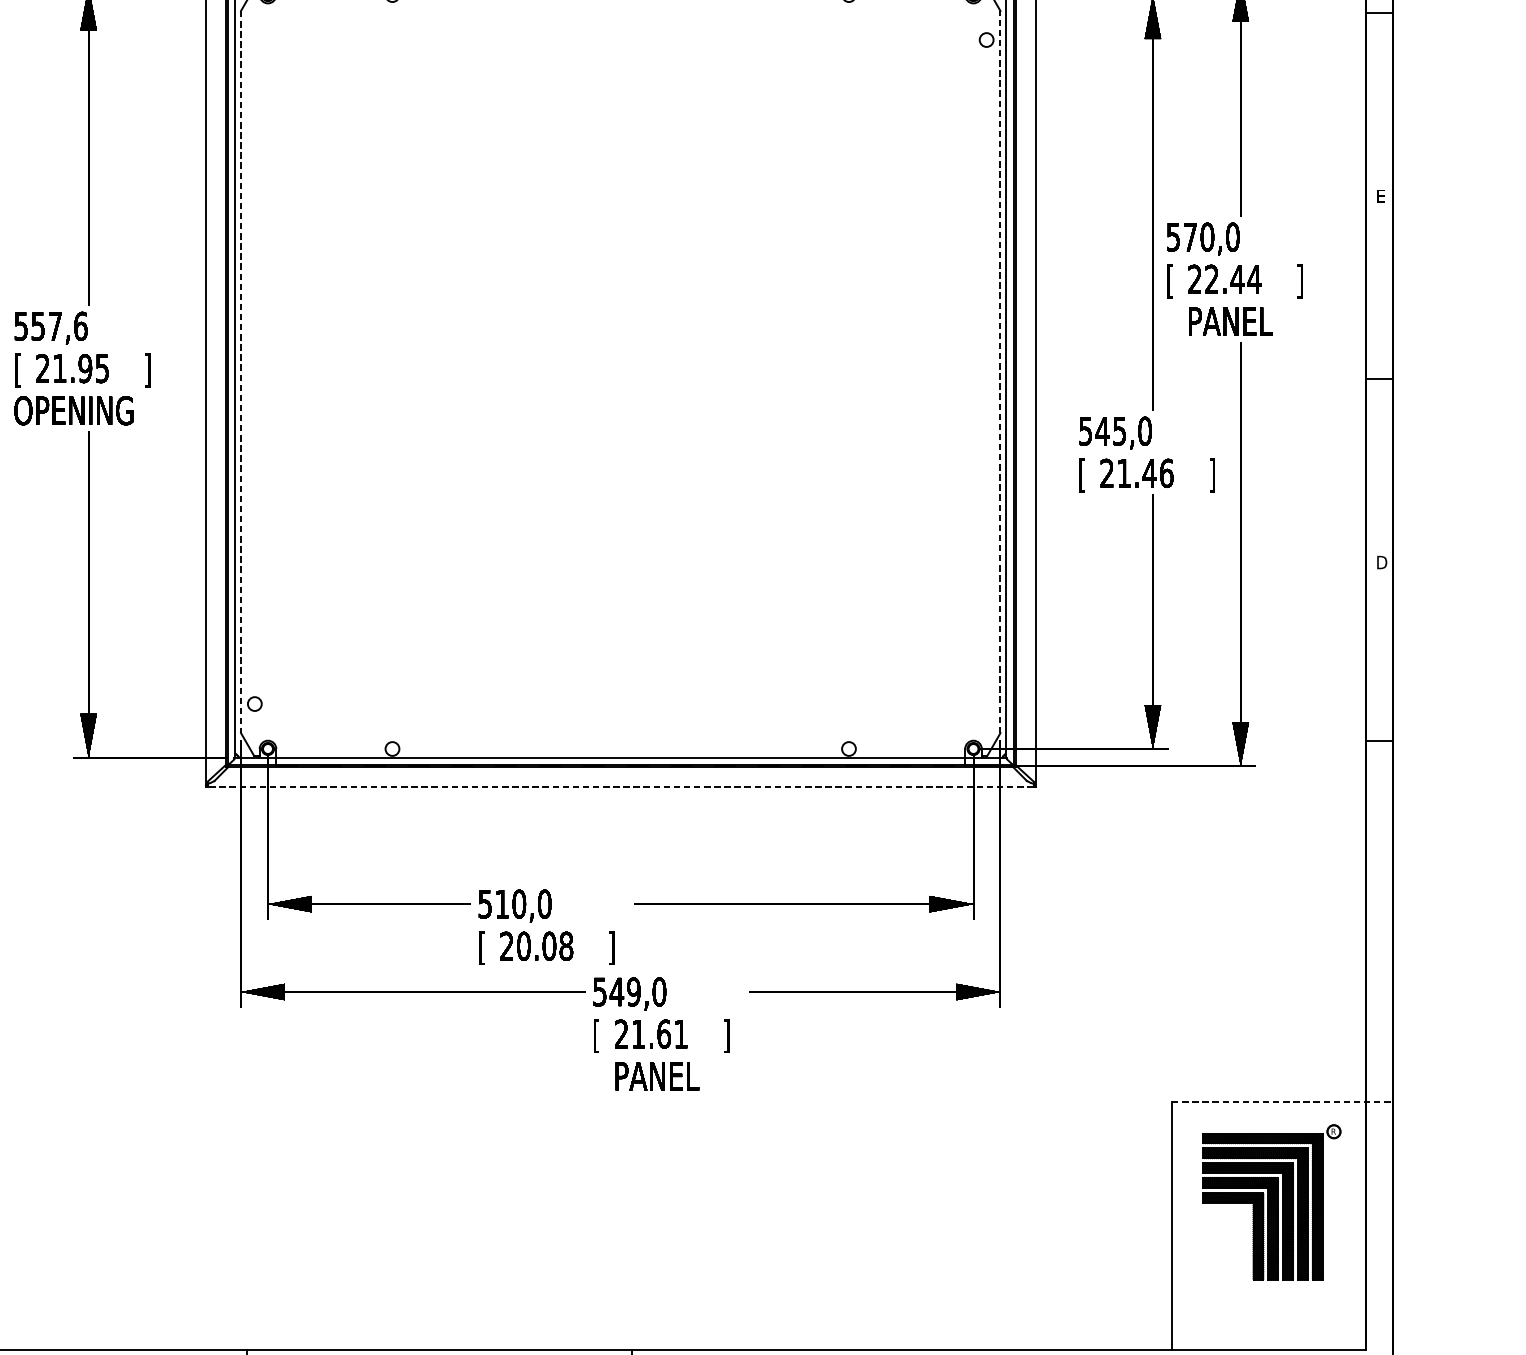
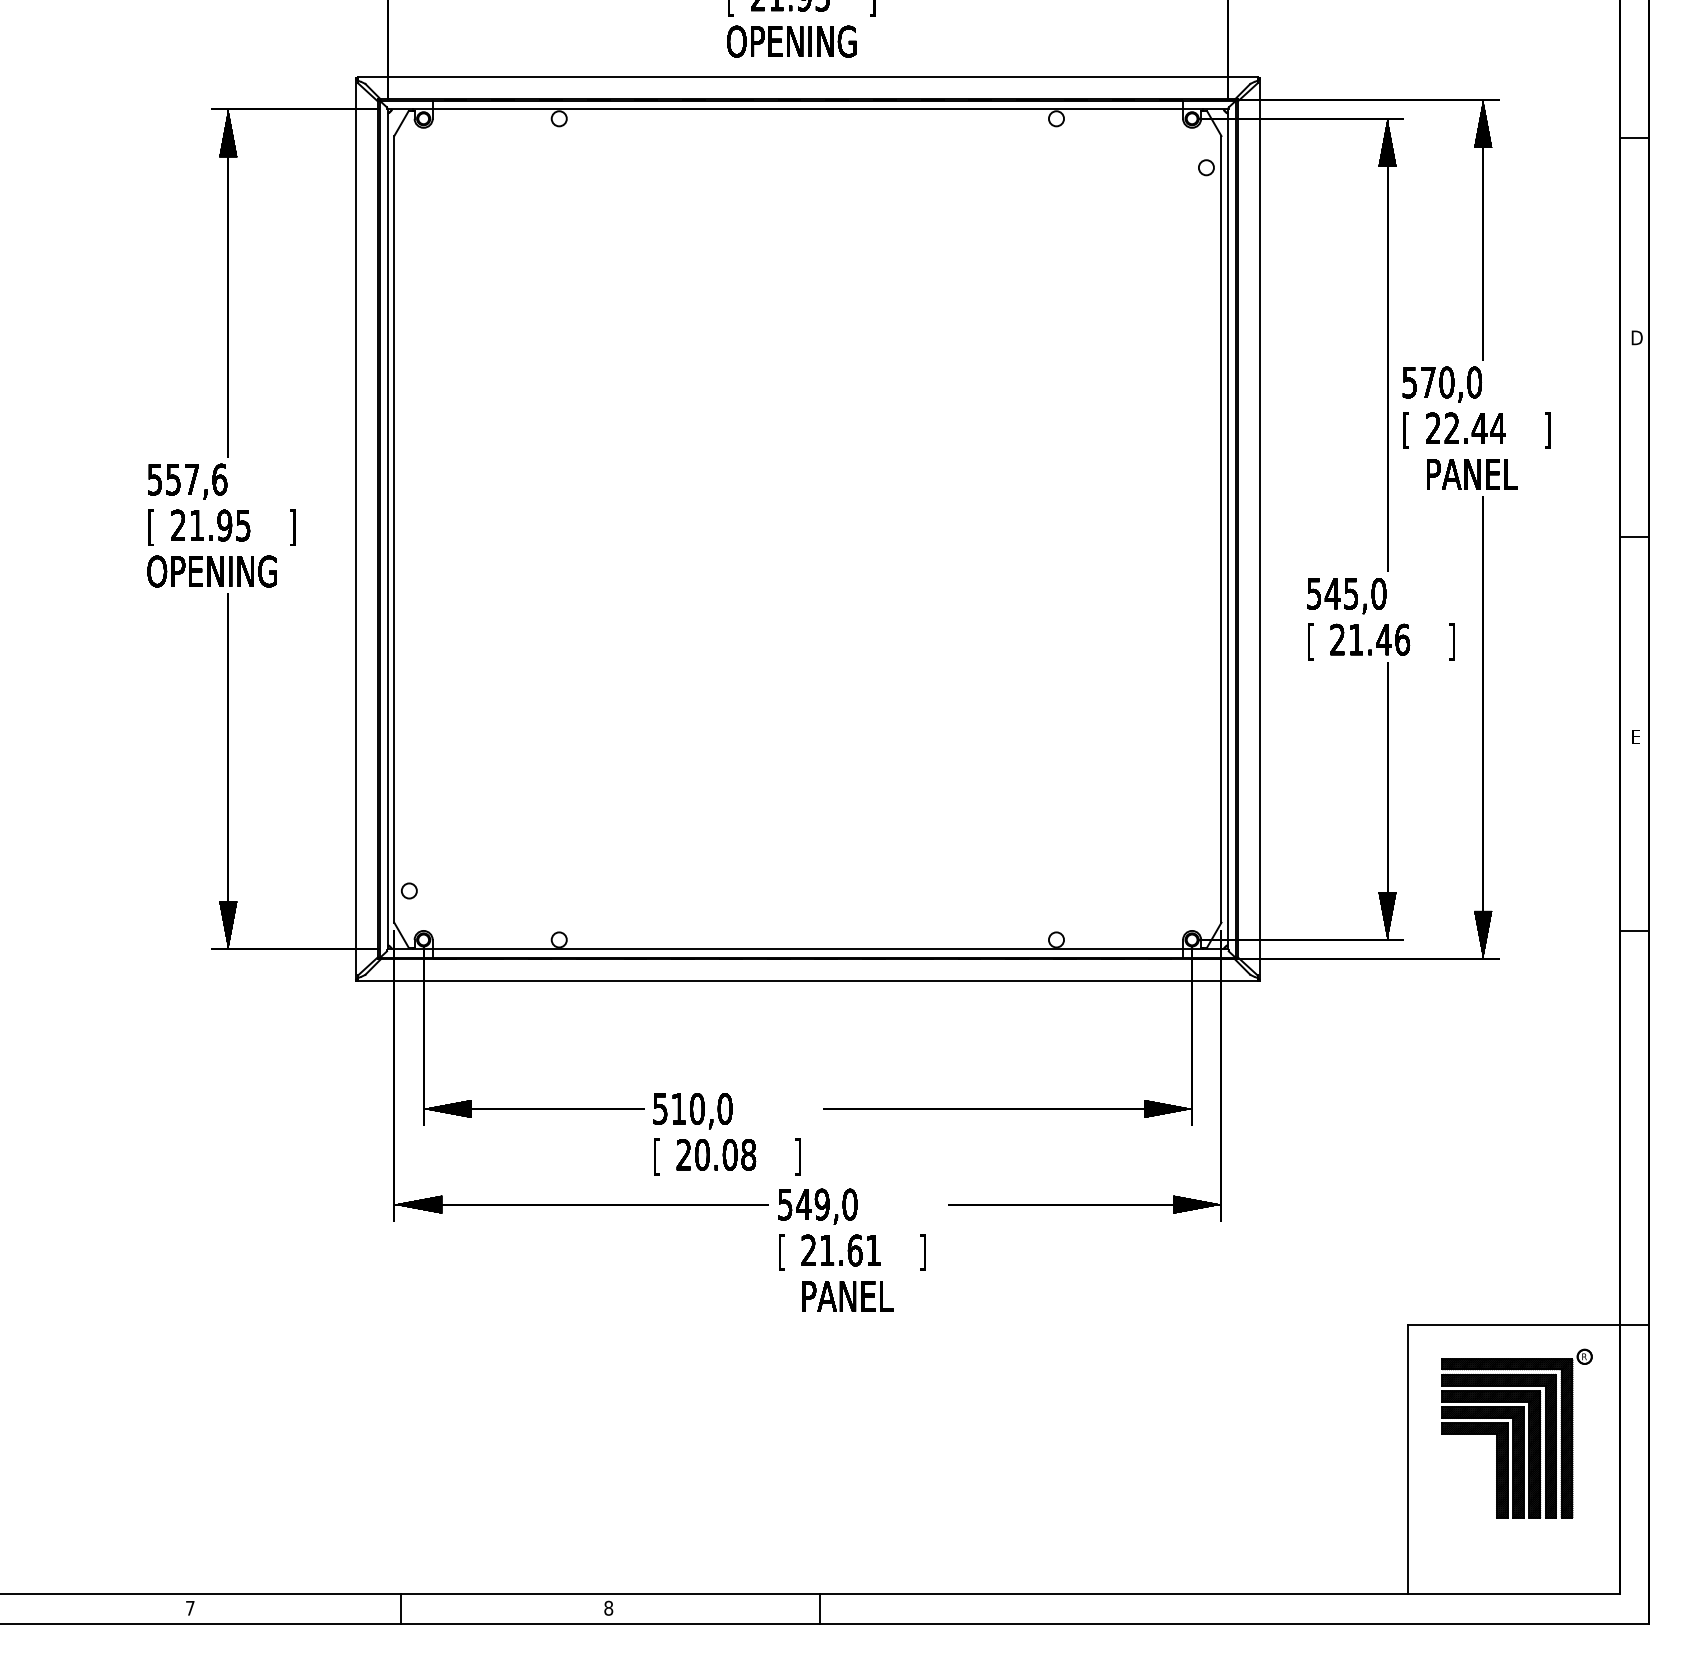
text: (1381, 195) -> (1636, 337), E -> D
line: (1000, 371) -> (1221, 528), dashed -> solid
line: (241, 372) -> (394, 529), dashed -> solid
text: (1381, 562) -> (1636, 736), D -> E
line: (620, 787) -> (807, 981), dashed -> solid
line: (1283, 1102) -> (1529, 1324), dashed -> solid

